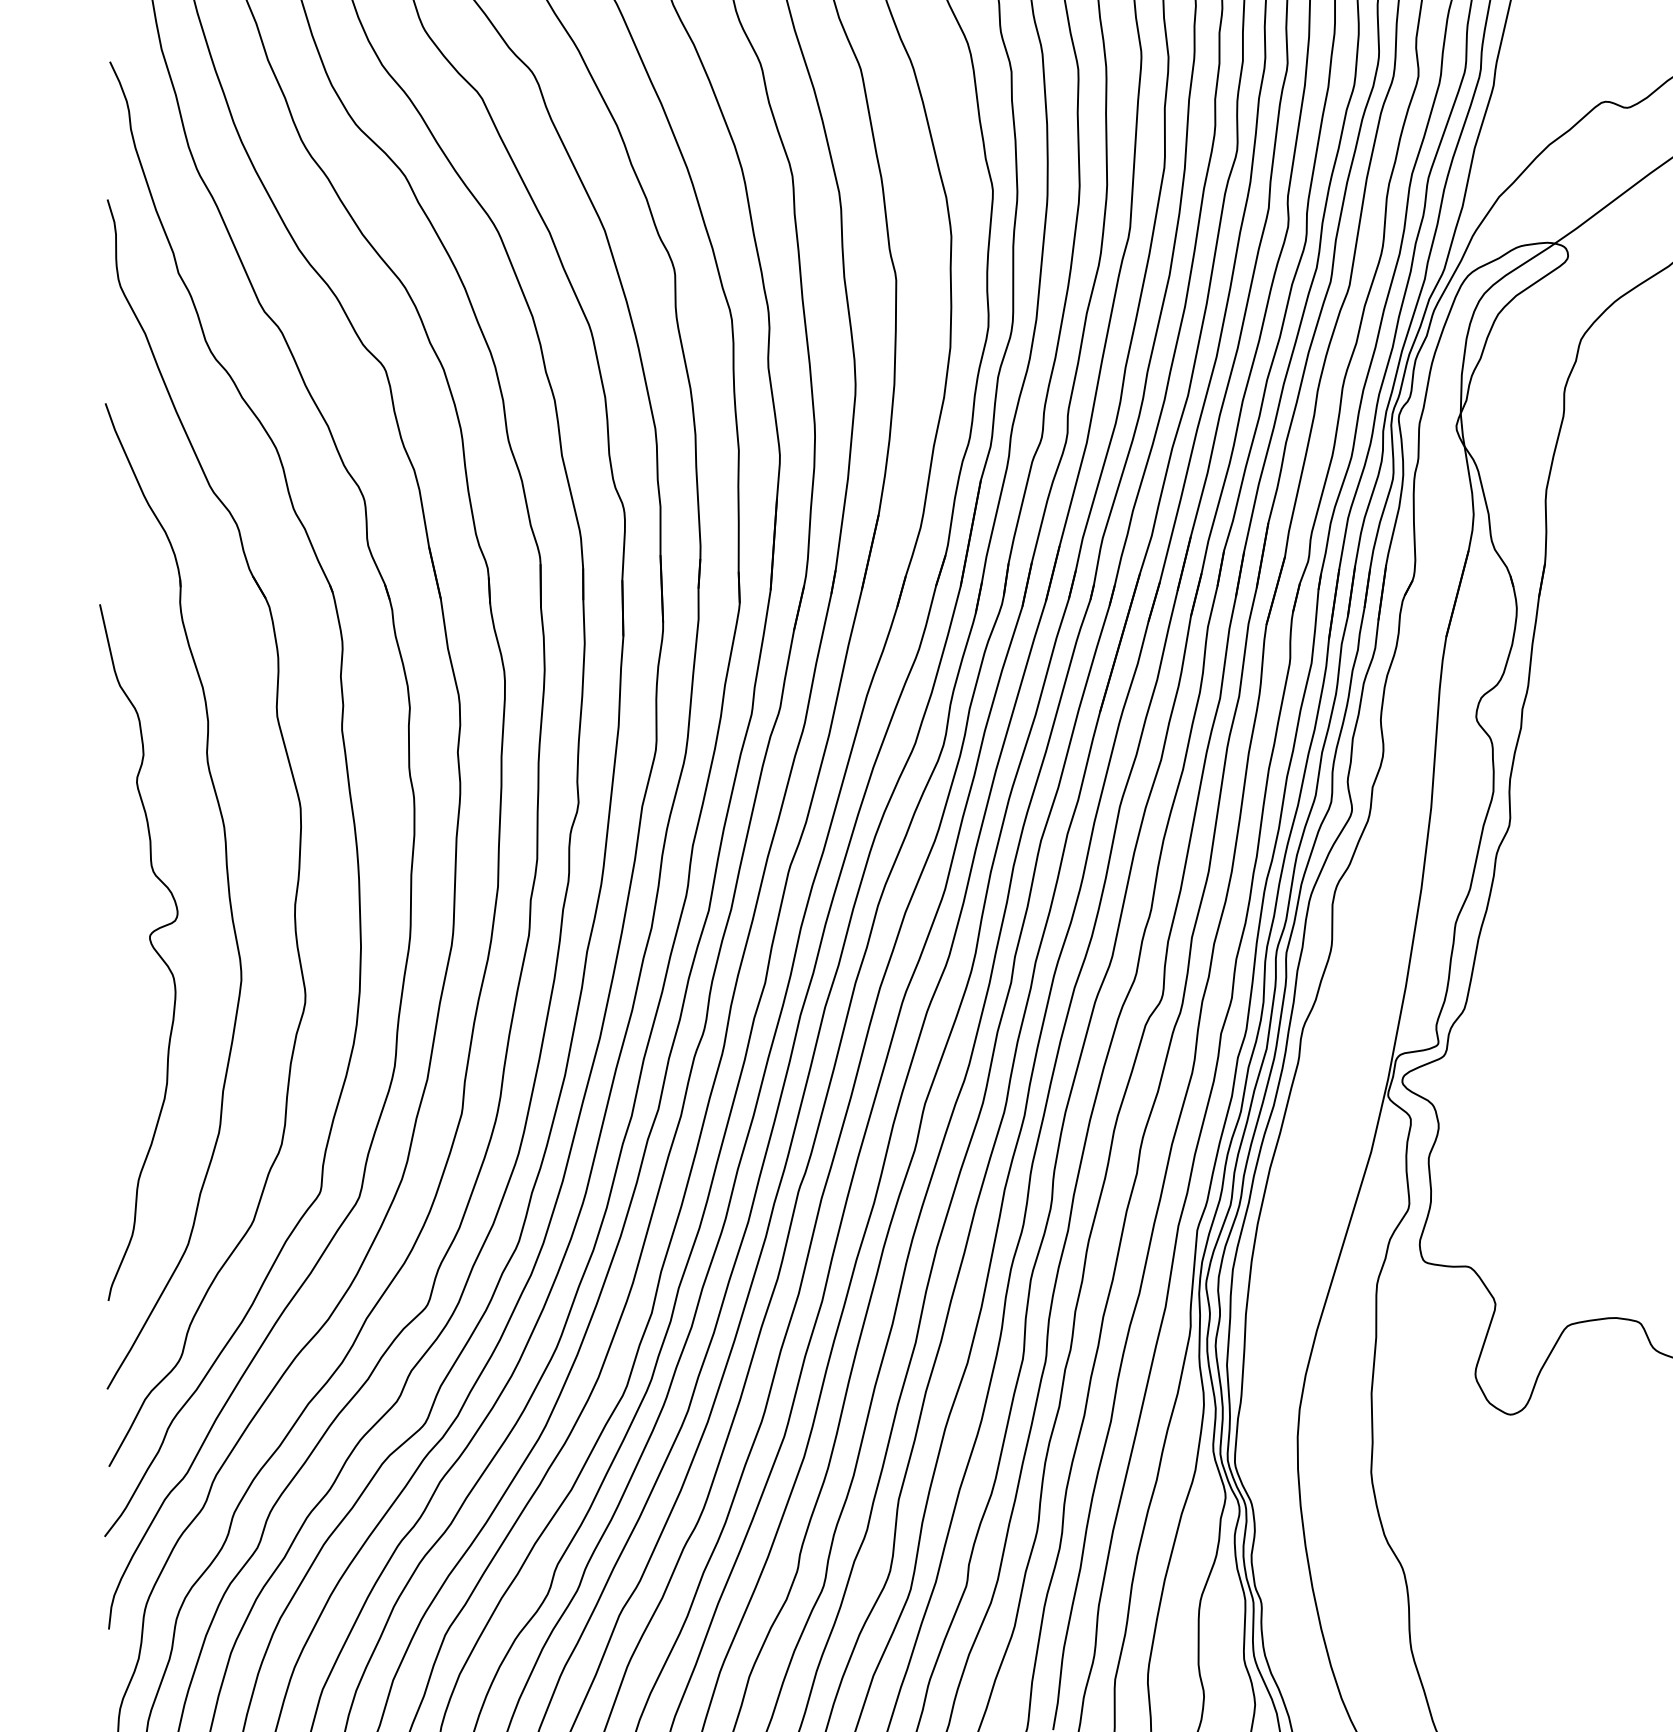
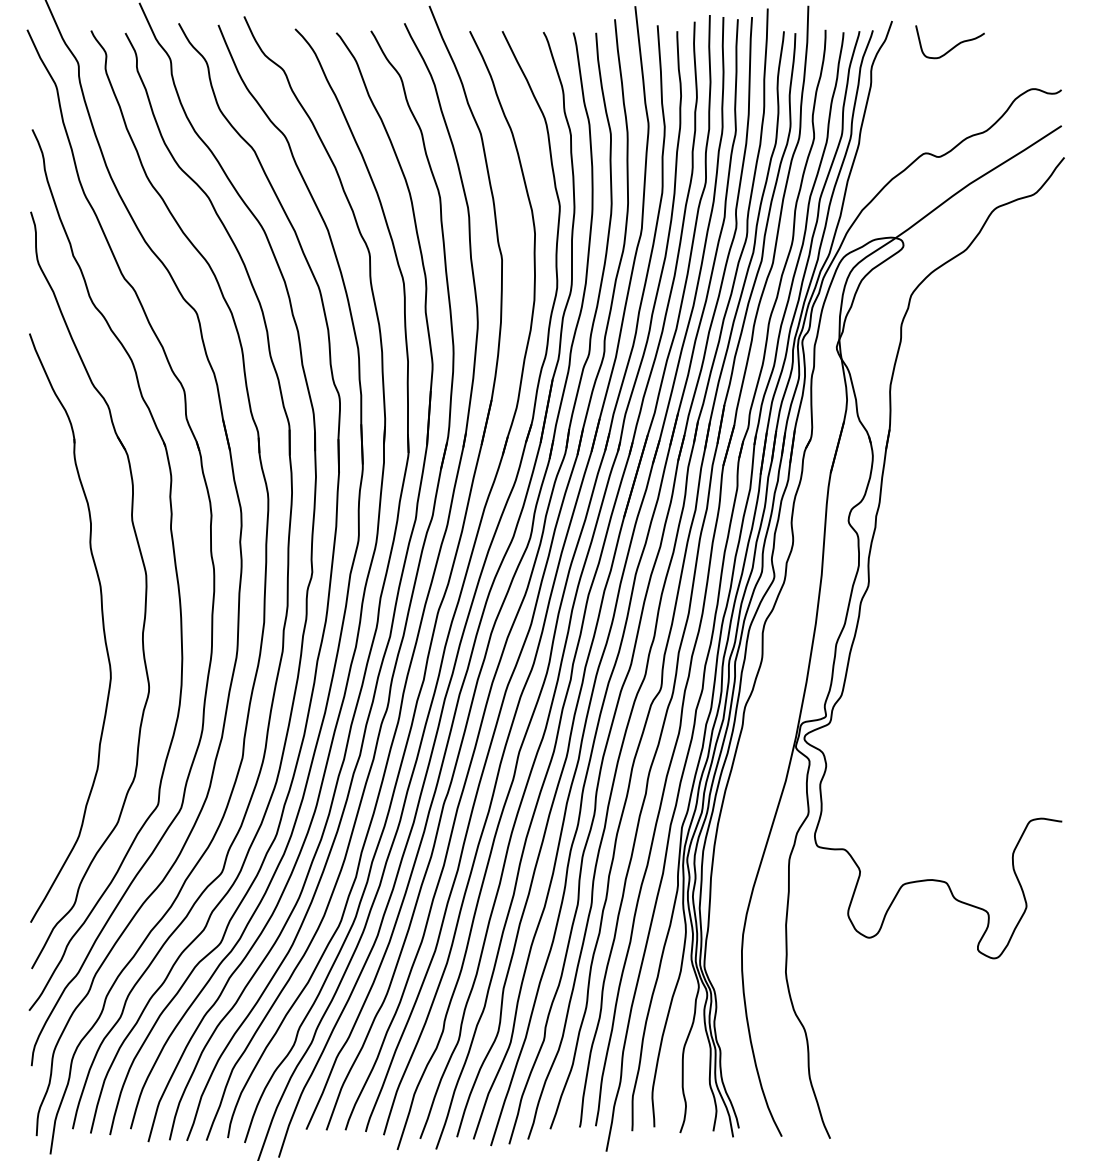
curve: (150, 945) -> (56, 657), removed

